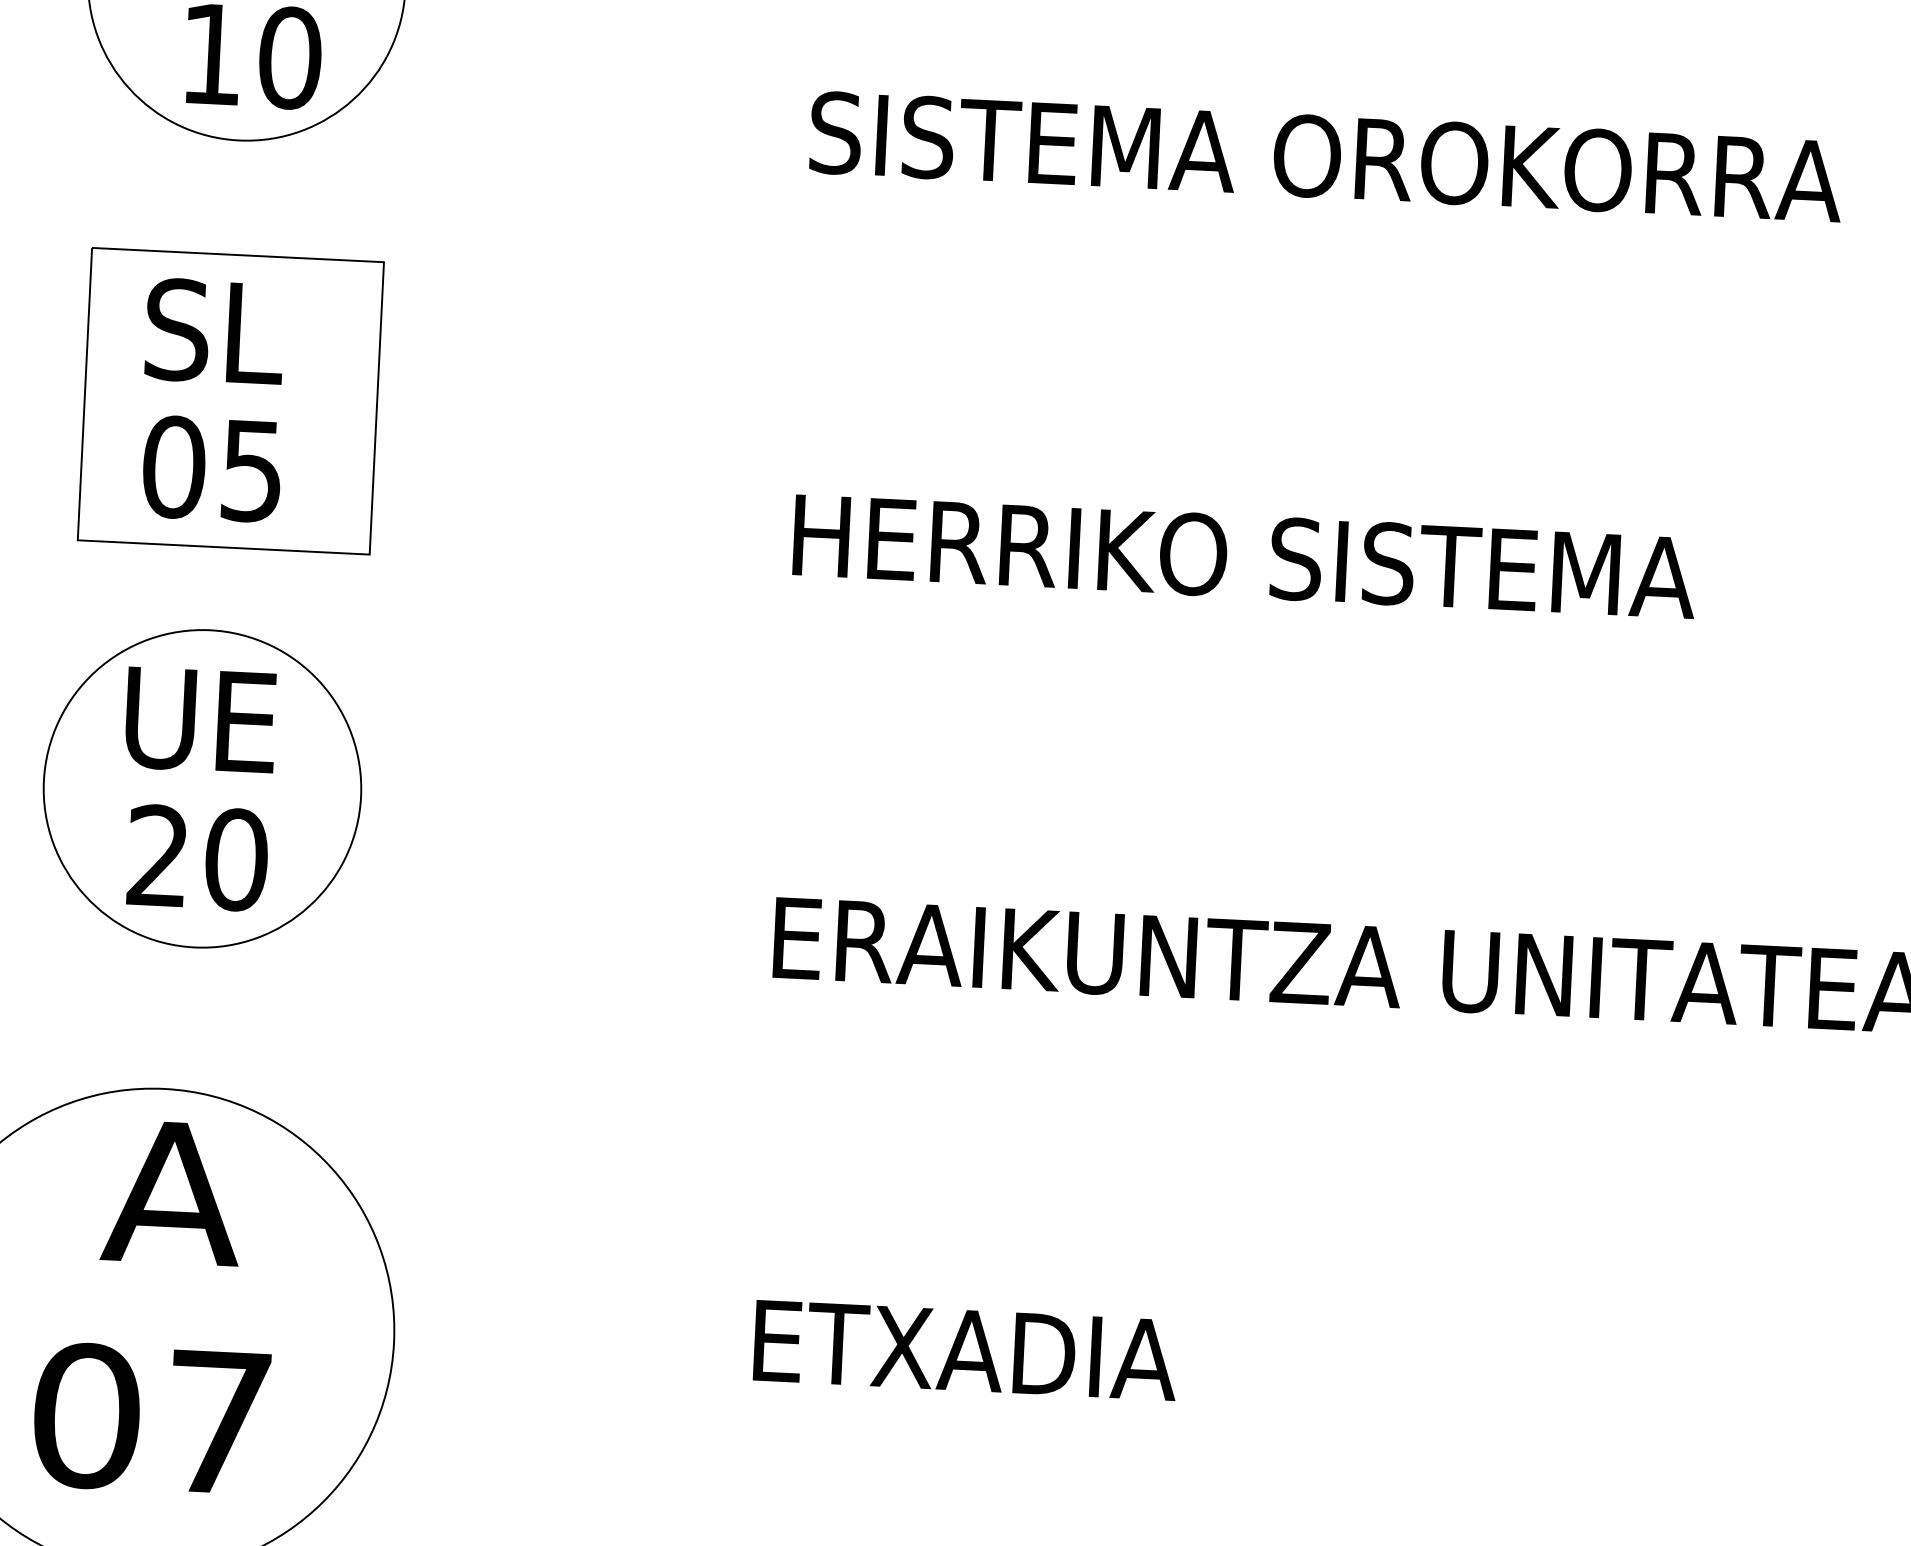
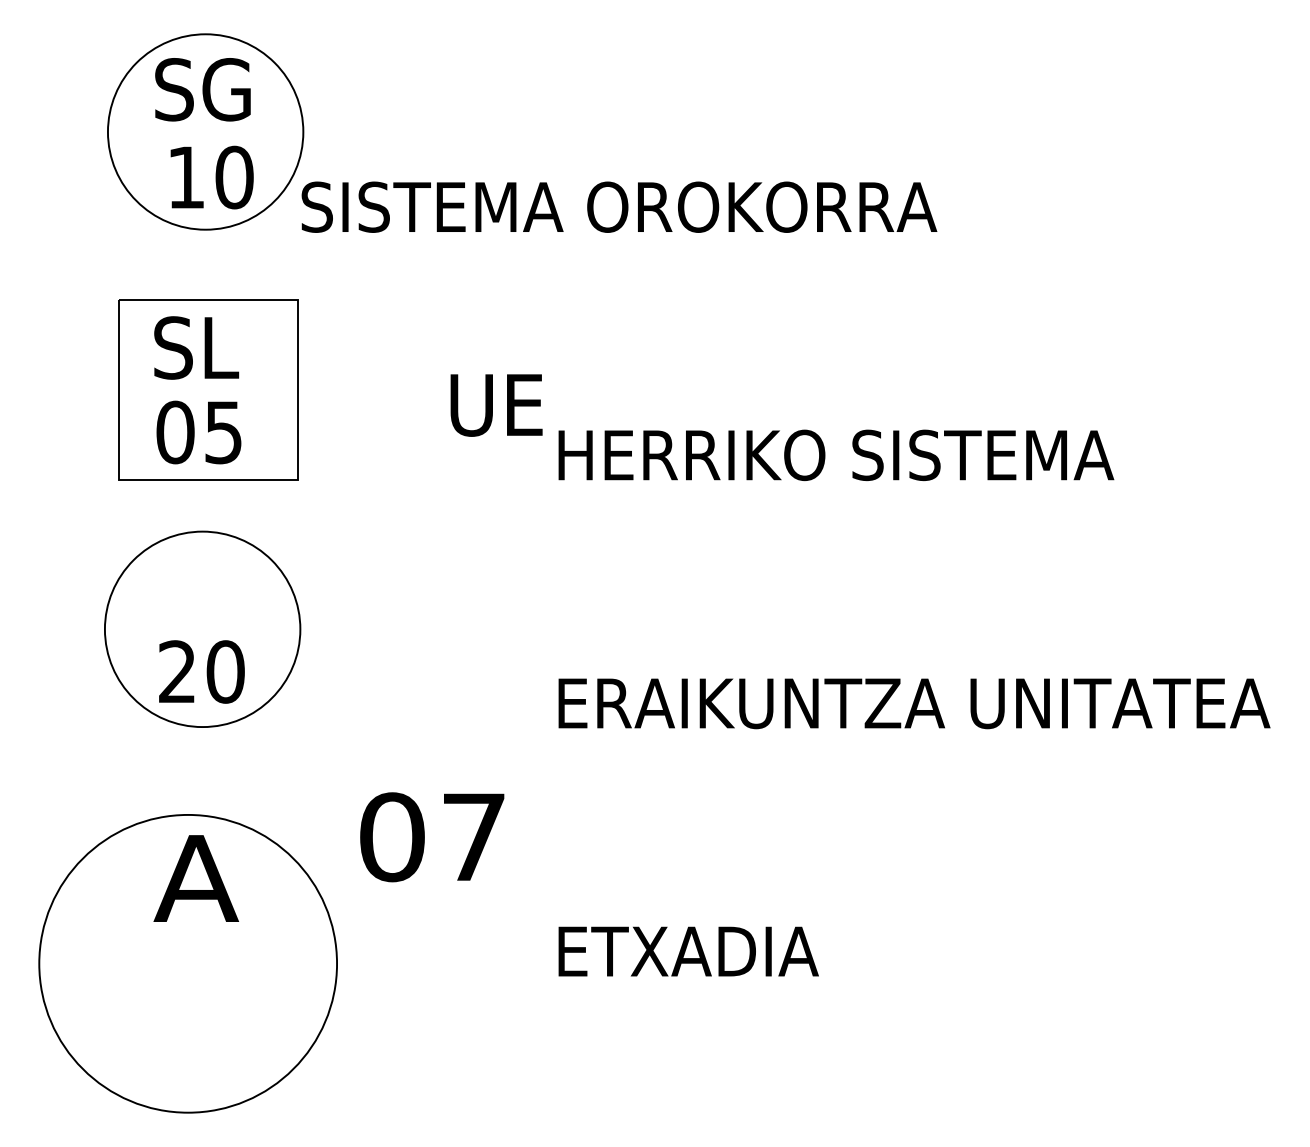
text: (1326, 155) -> (619, 206), moved
text: (200, 720) -> (496, 405), moved
text: (151, 1419) -> (432, 837), moved

